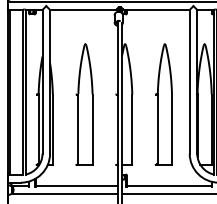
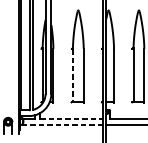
line: (78, 129) -> (73, 75), solid -> dashed
line: (77, 186) -> (72, 119), solid -> dashed
line: (64, 193) -> (62, 124), solid -> dashed

